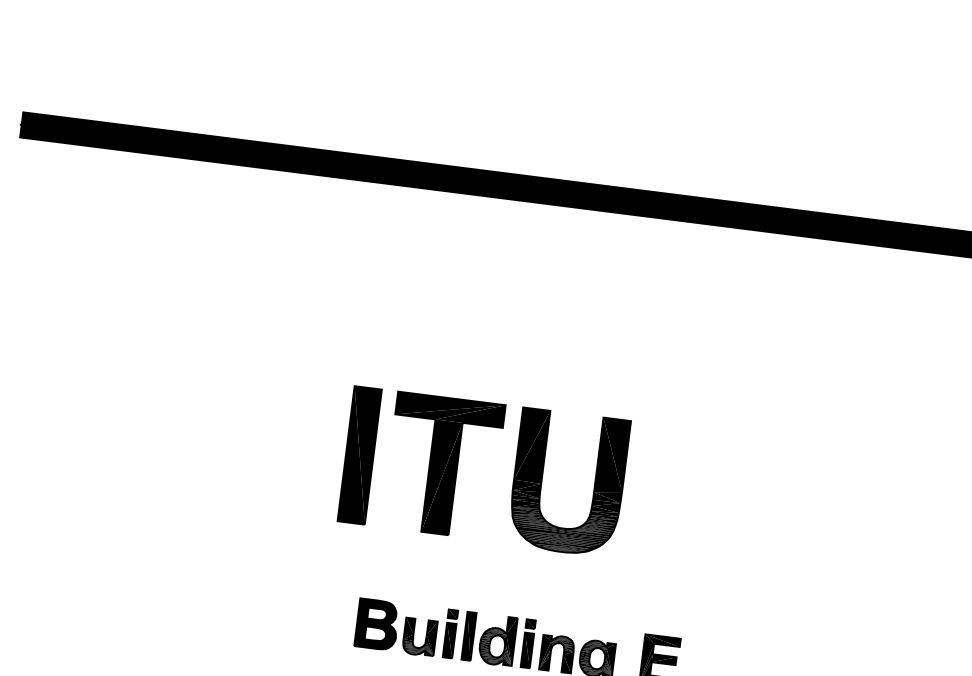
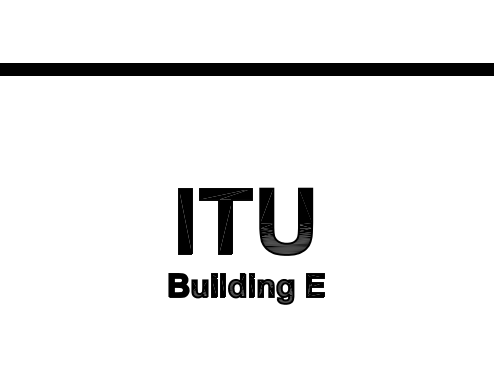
part: (457, 468) -> (232, 221), moved

